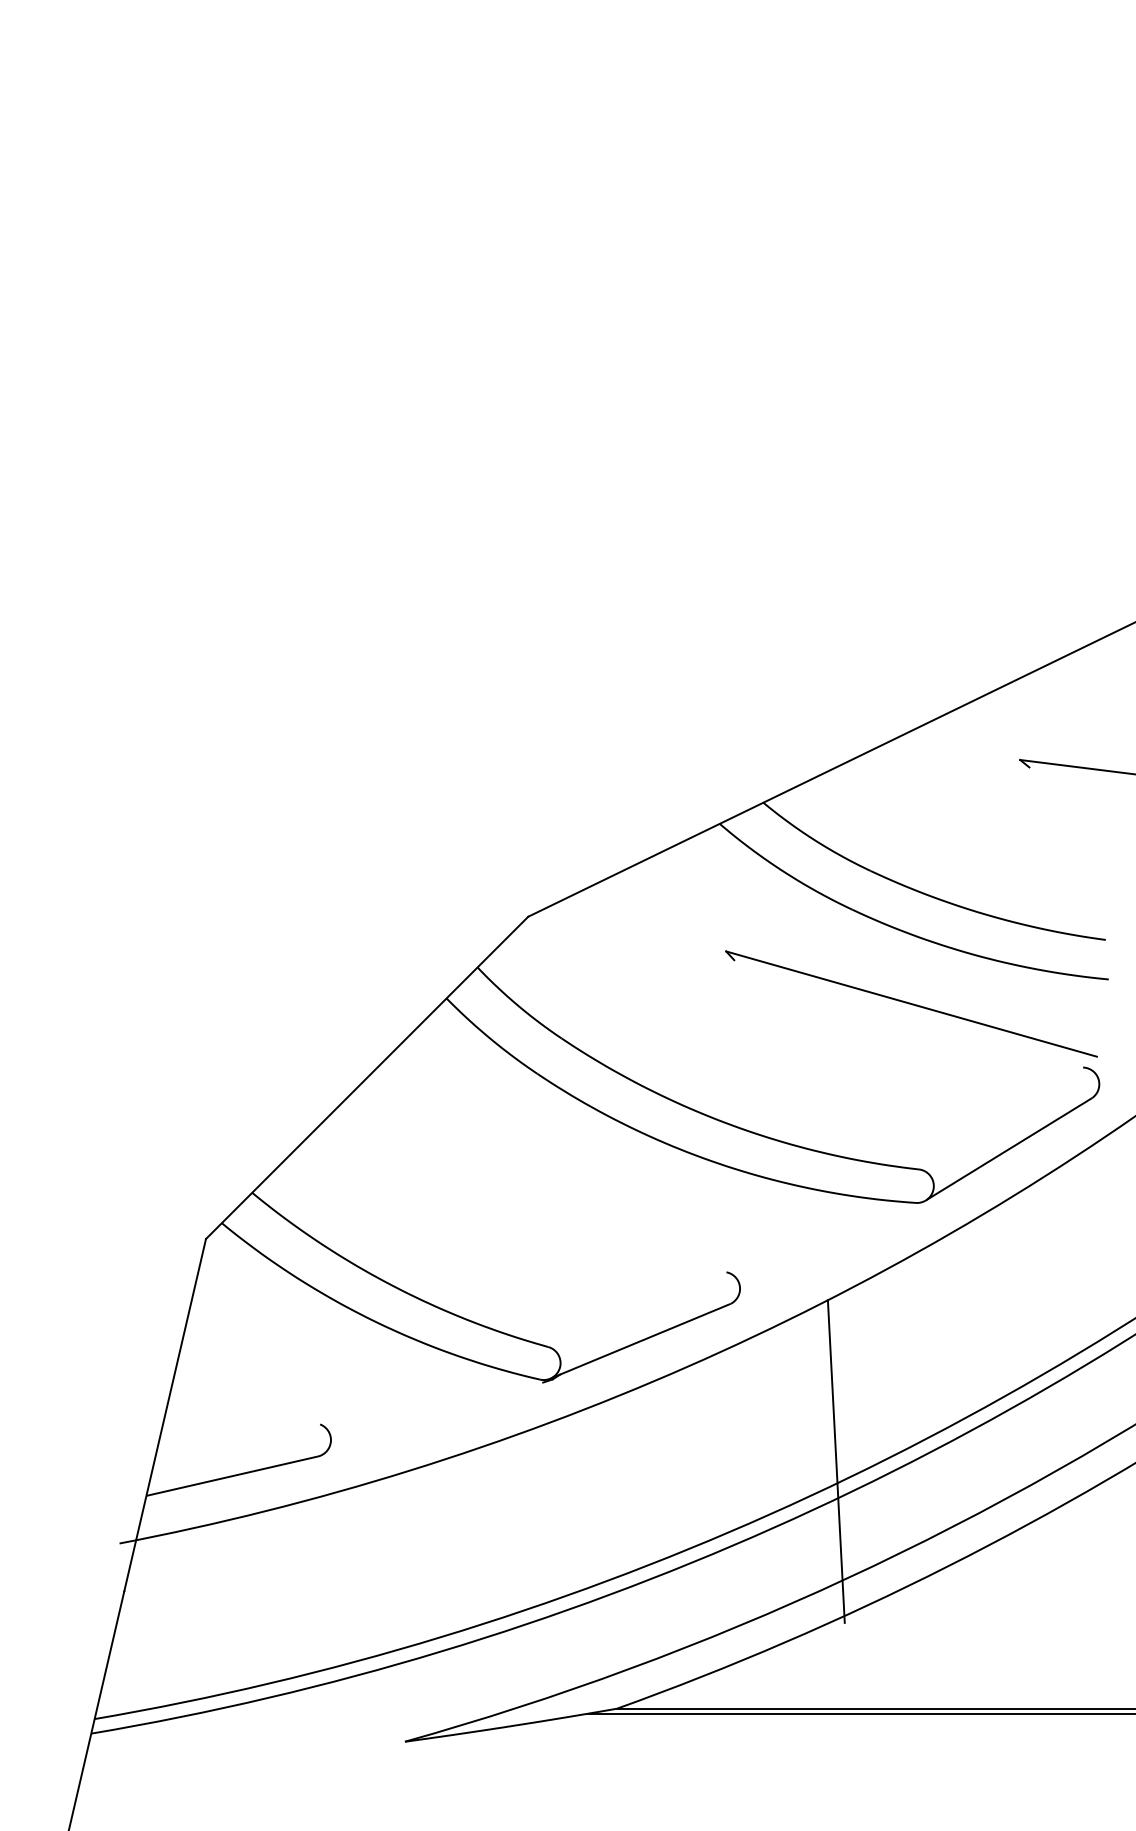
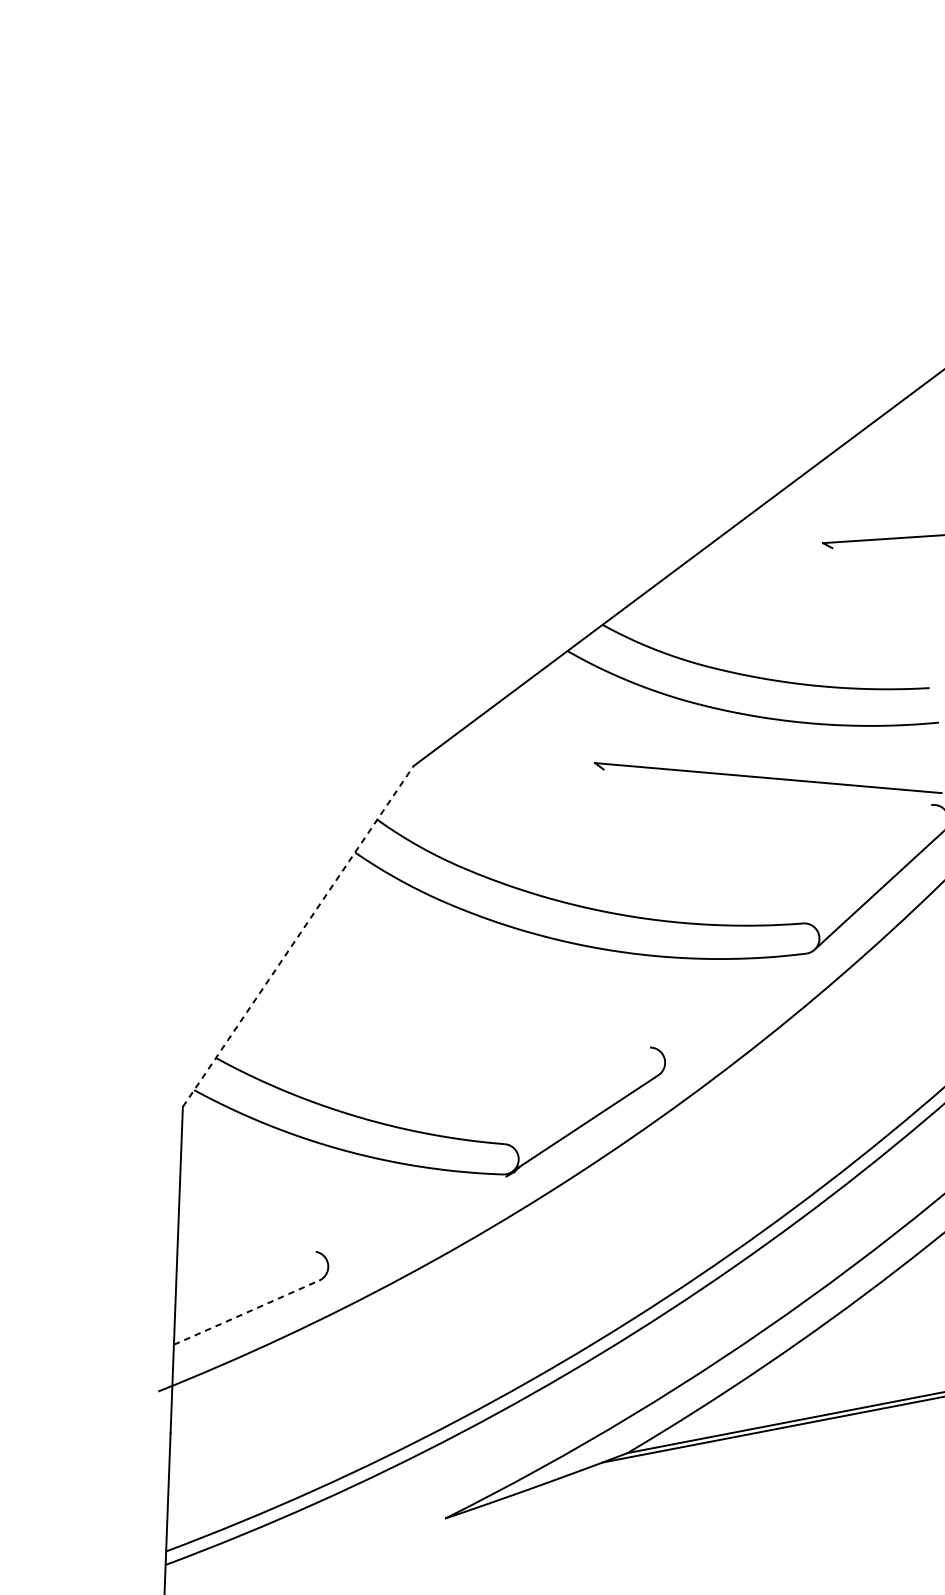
line: (367, 1077) -> (298, 936), solid -> dashed
line: (835, 1461) -> (778, 1196), removed
line: (232, 1476) -> (246, 1312), solid -> dashed

